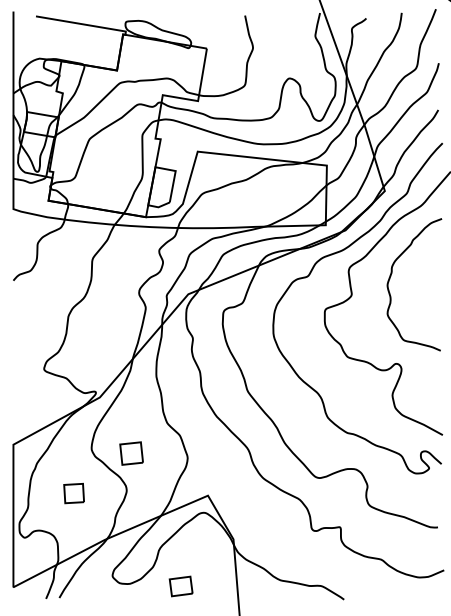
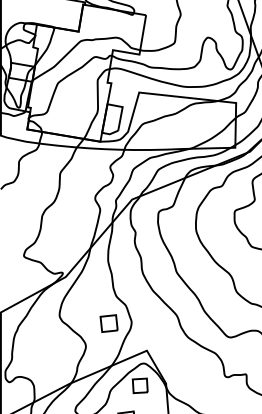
part: (131, 453) -> (109, 323), moved
part: (73, 493) -> (139, 385), moved

